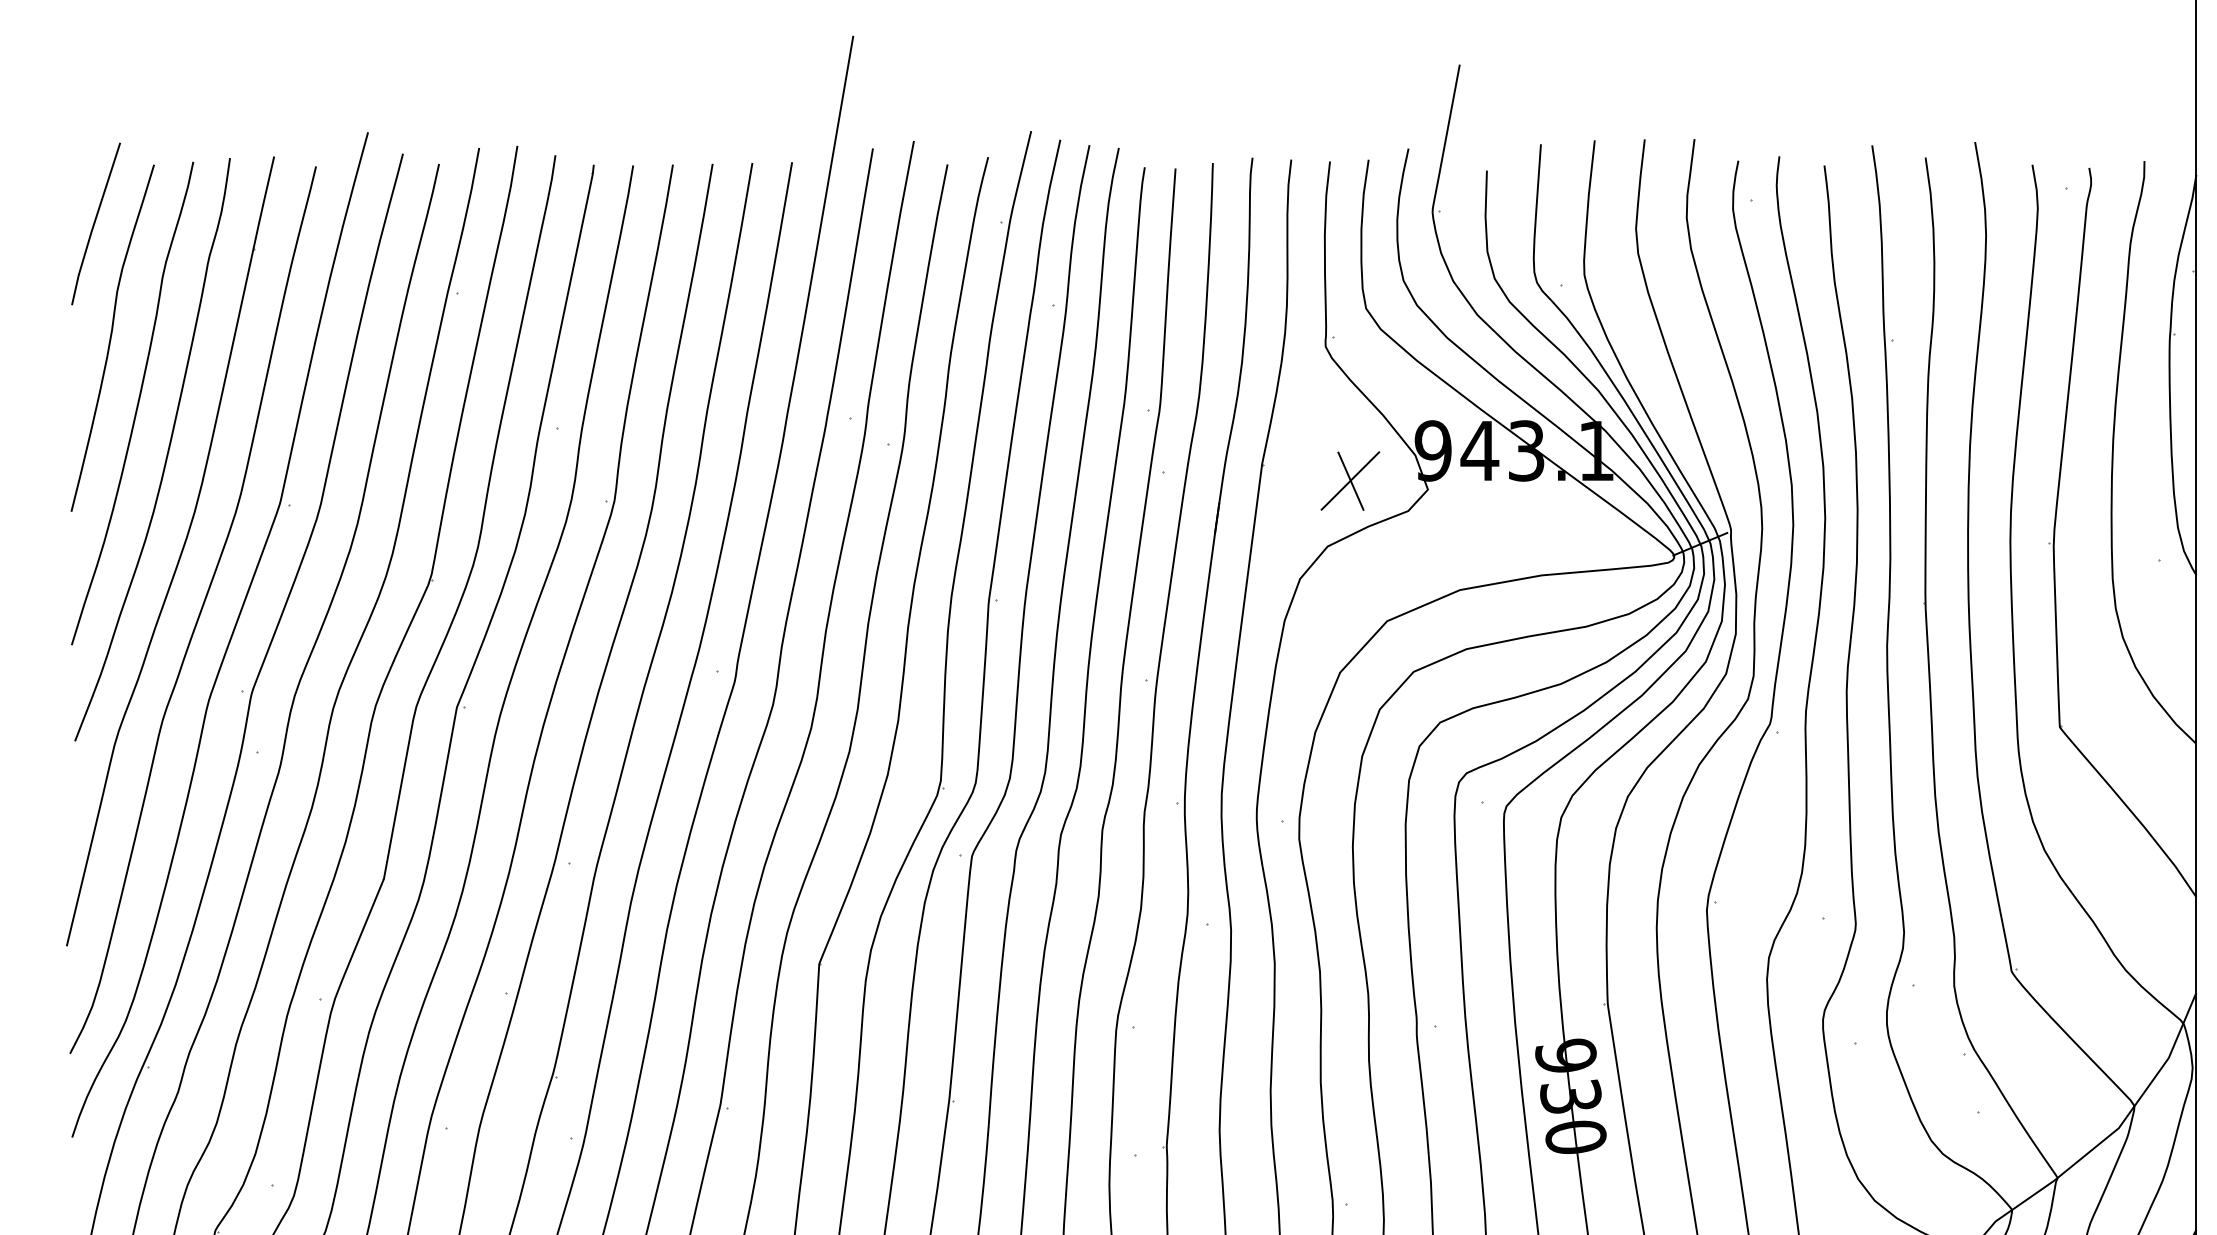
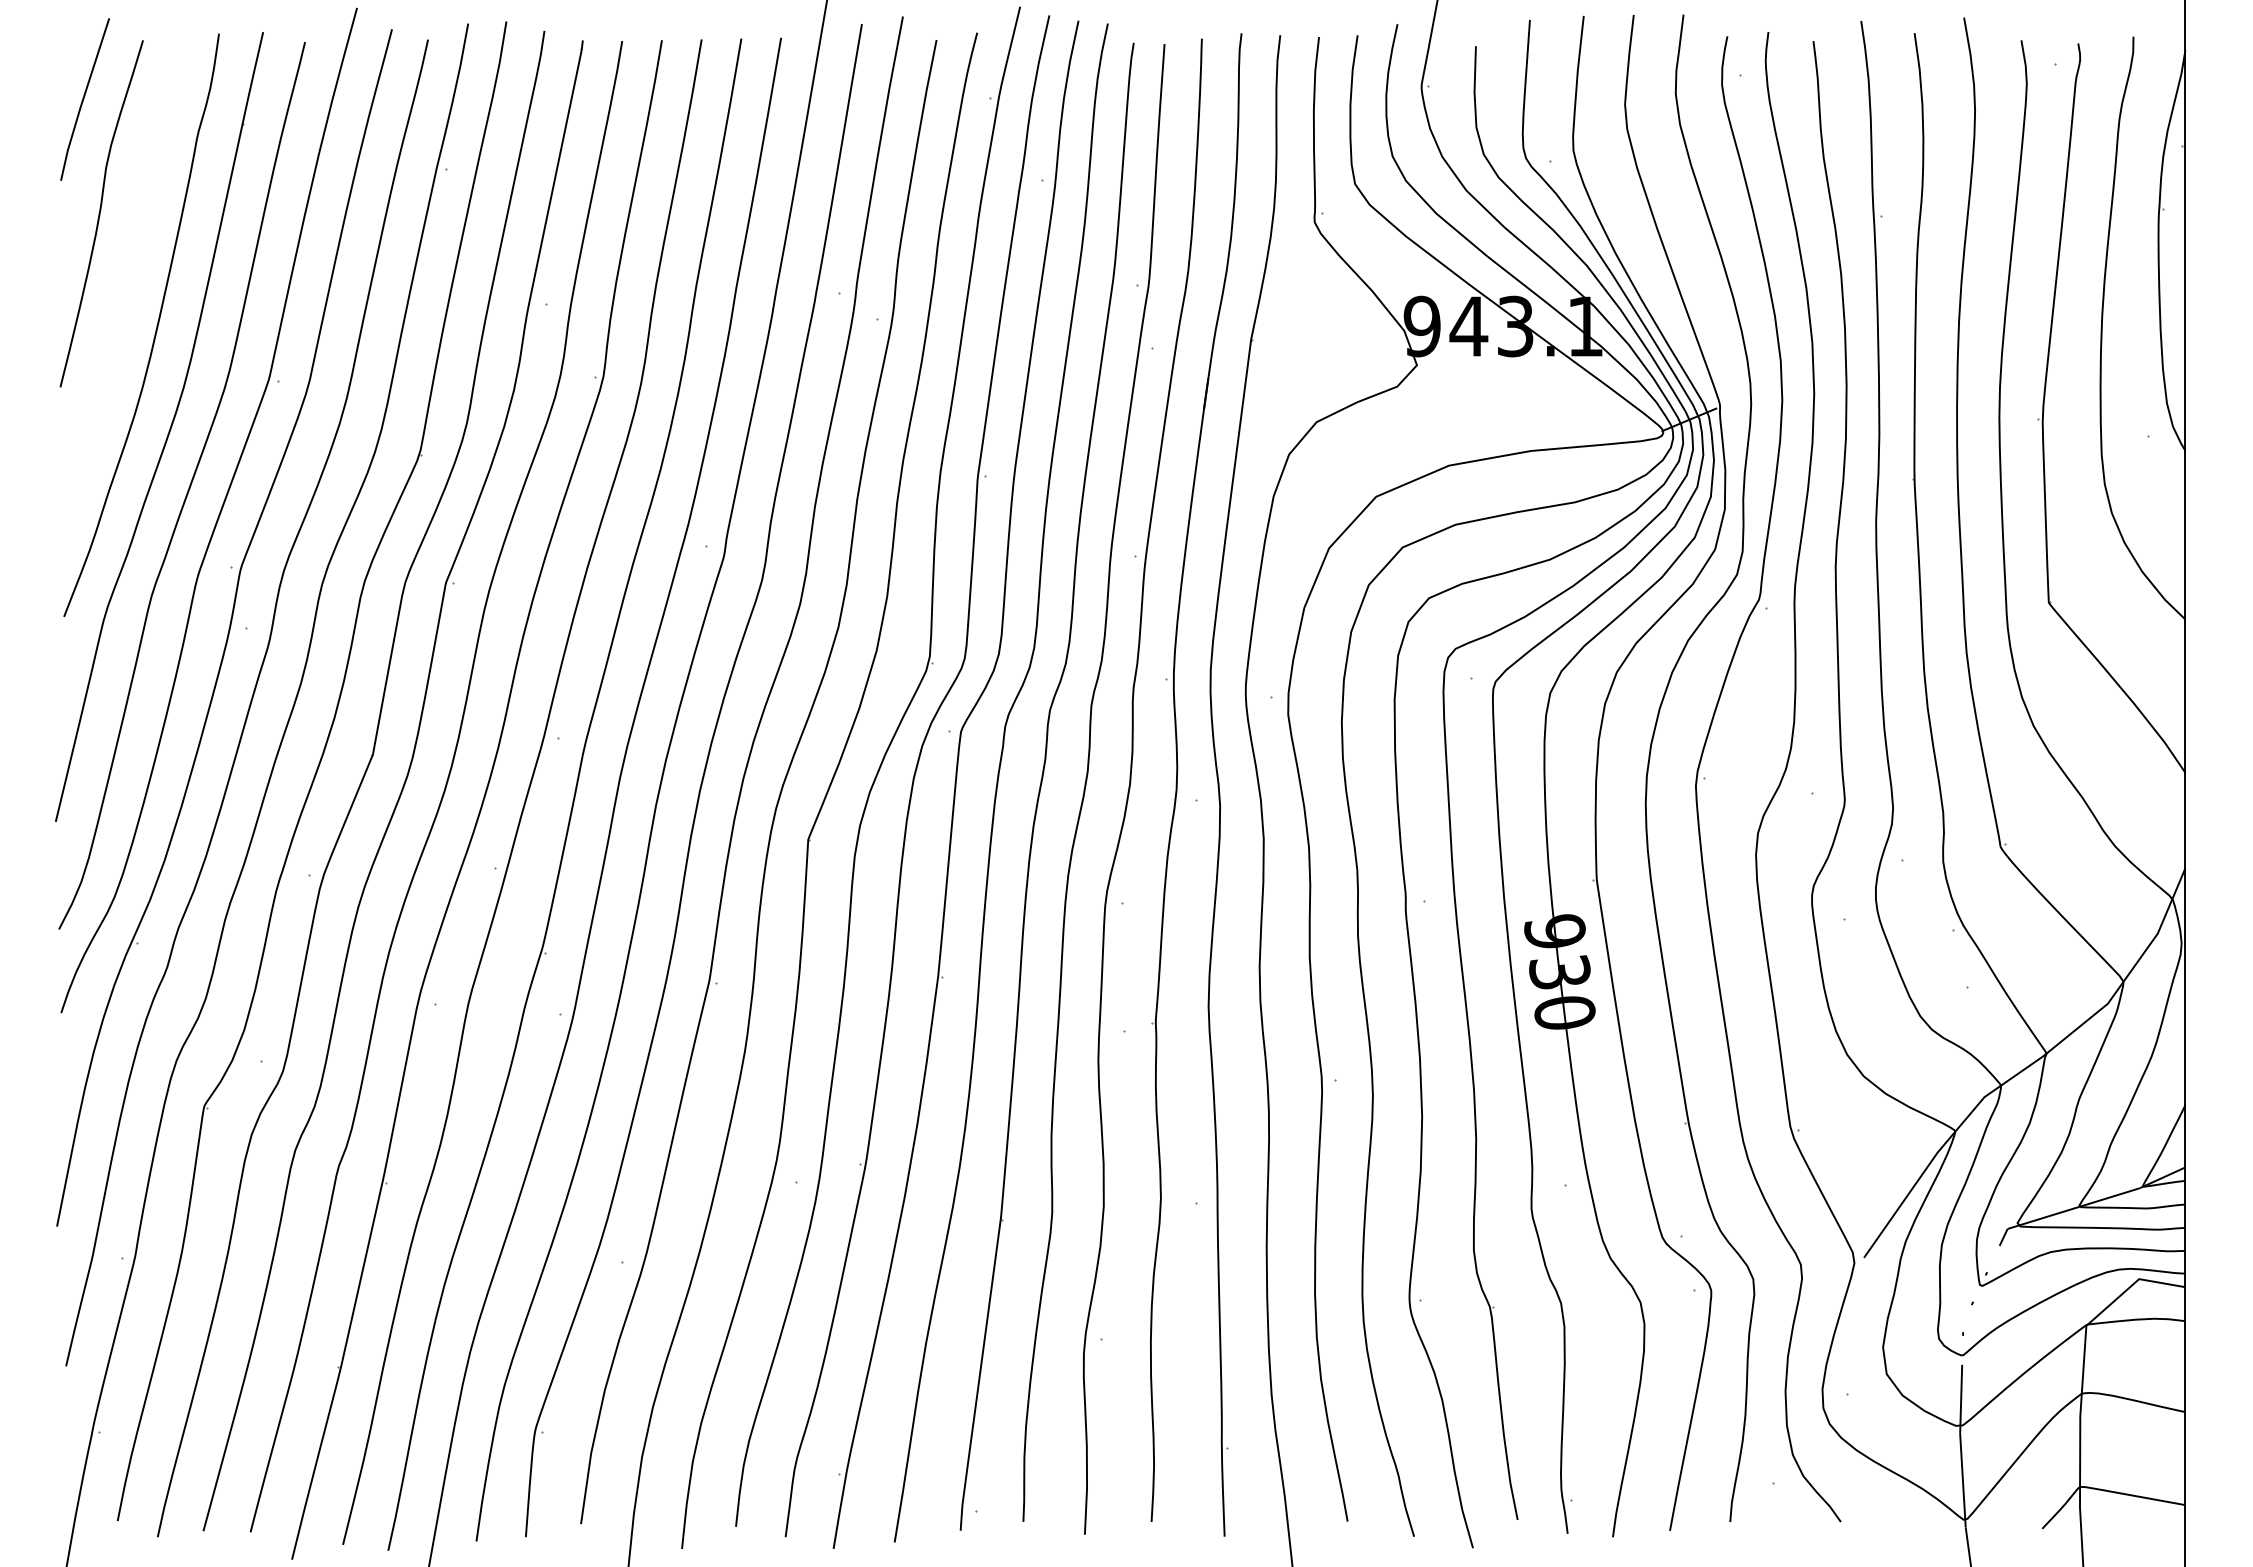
curve: (137, 402) -> (126, 278), removed
part: (1350, 480) -> (1339, 356), removed

